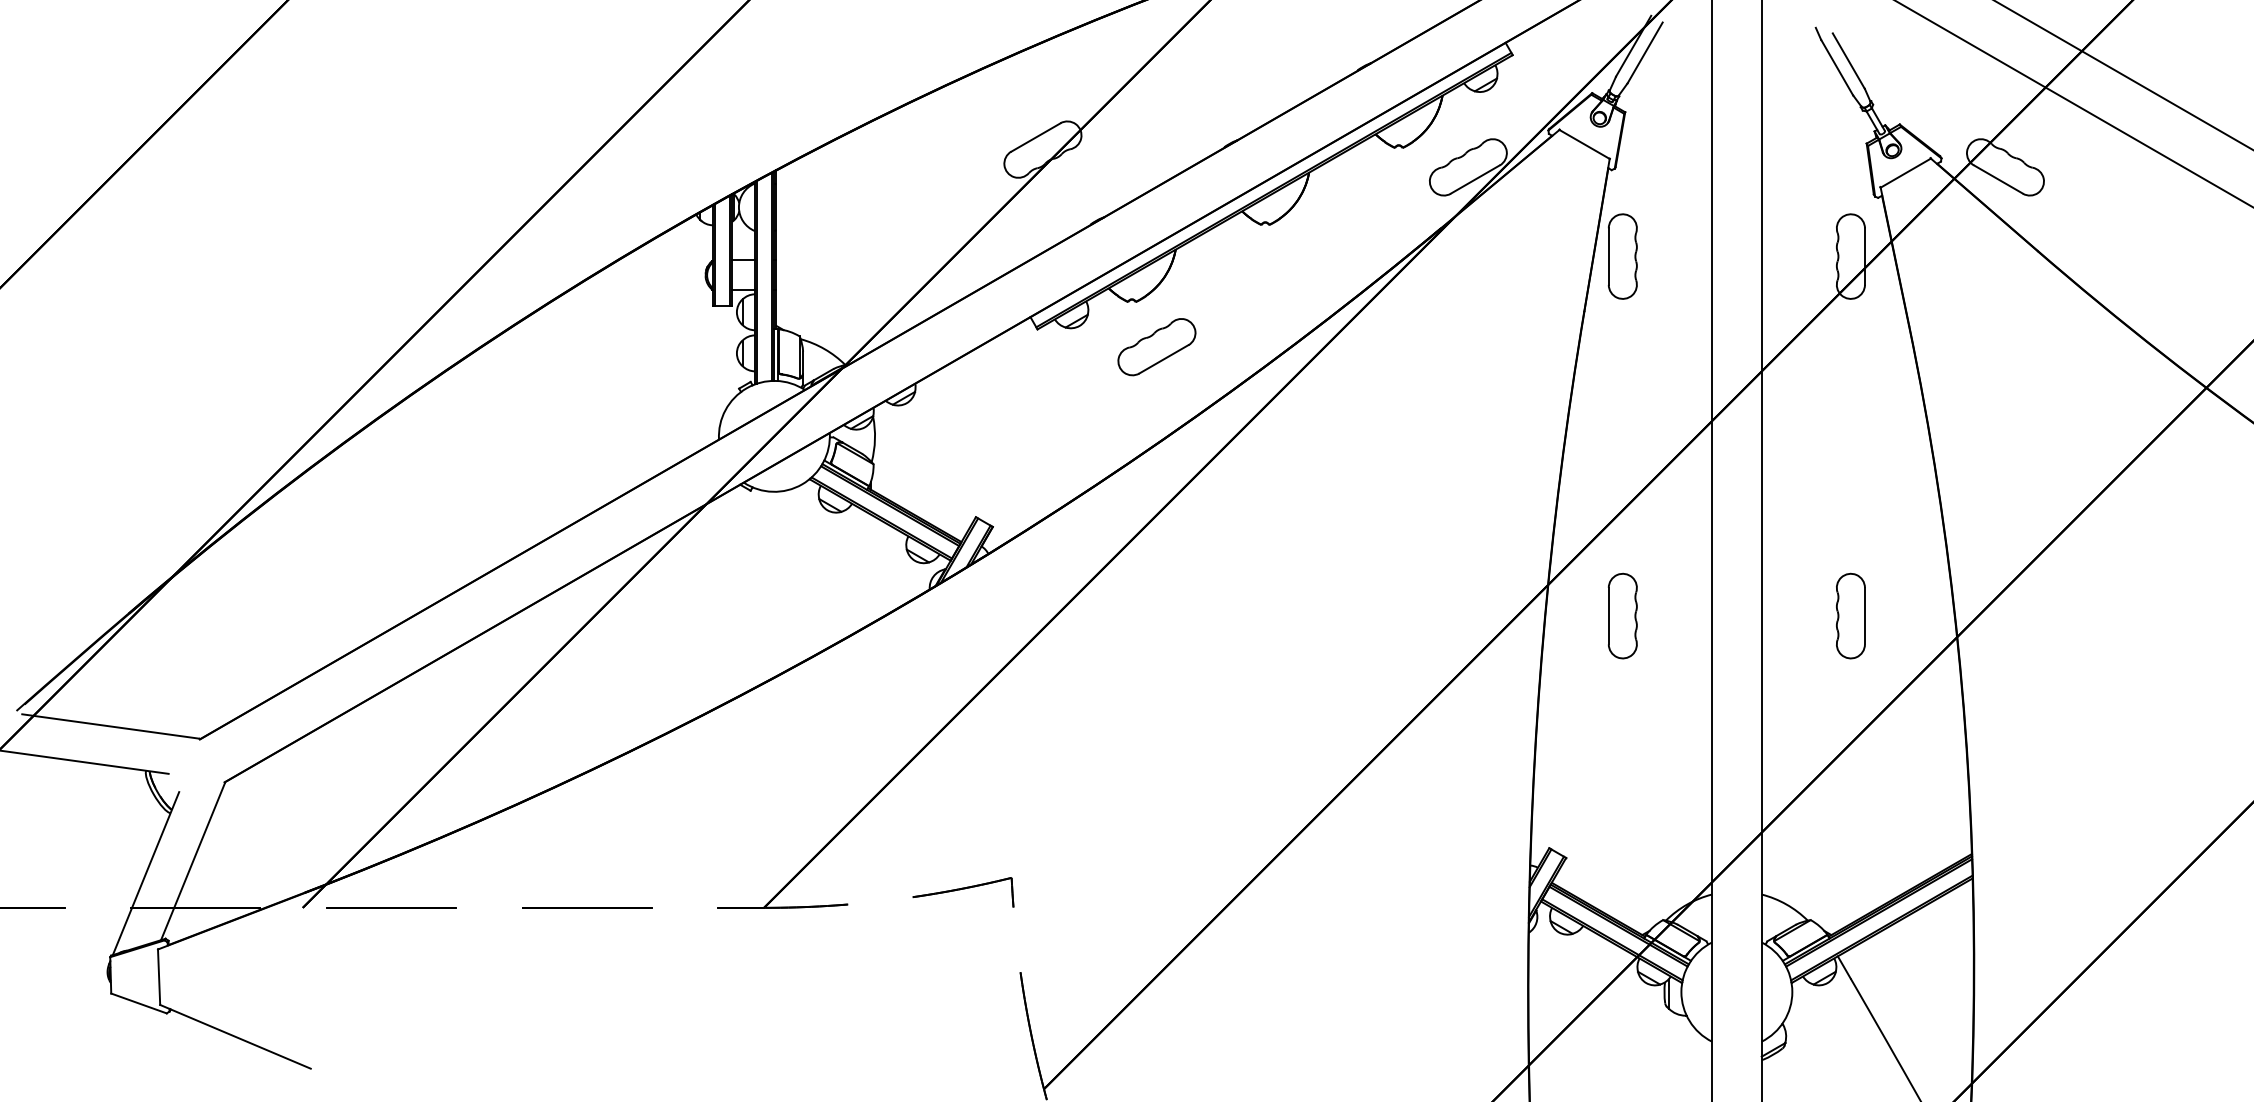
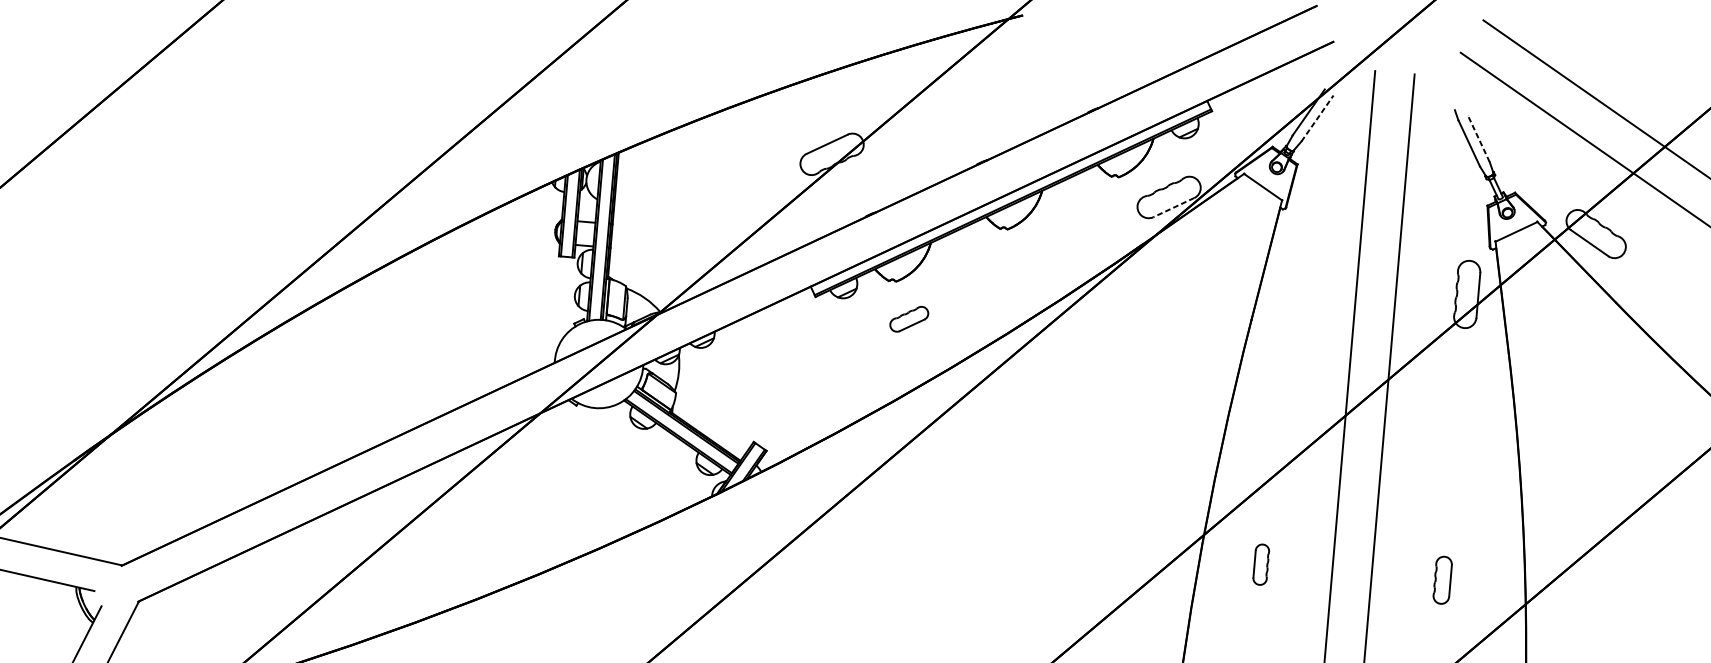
line: (1645, 52) -> (1317, 118), solid -> dashed
line: (1848, 61) -> (1478, 139), solid -> dashed
line: (1474, 179) -> (1173, 207), solid -> dashed
part: (1622, 256) -> (1285, 278), removed
part: (1156, 347) -> (908, 319), size x0.6
part: (1622, 615) -> (1261, 564), size x0.6
part: (1850, 615) -> (1442, 579), size x0.7

